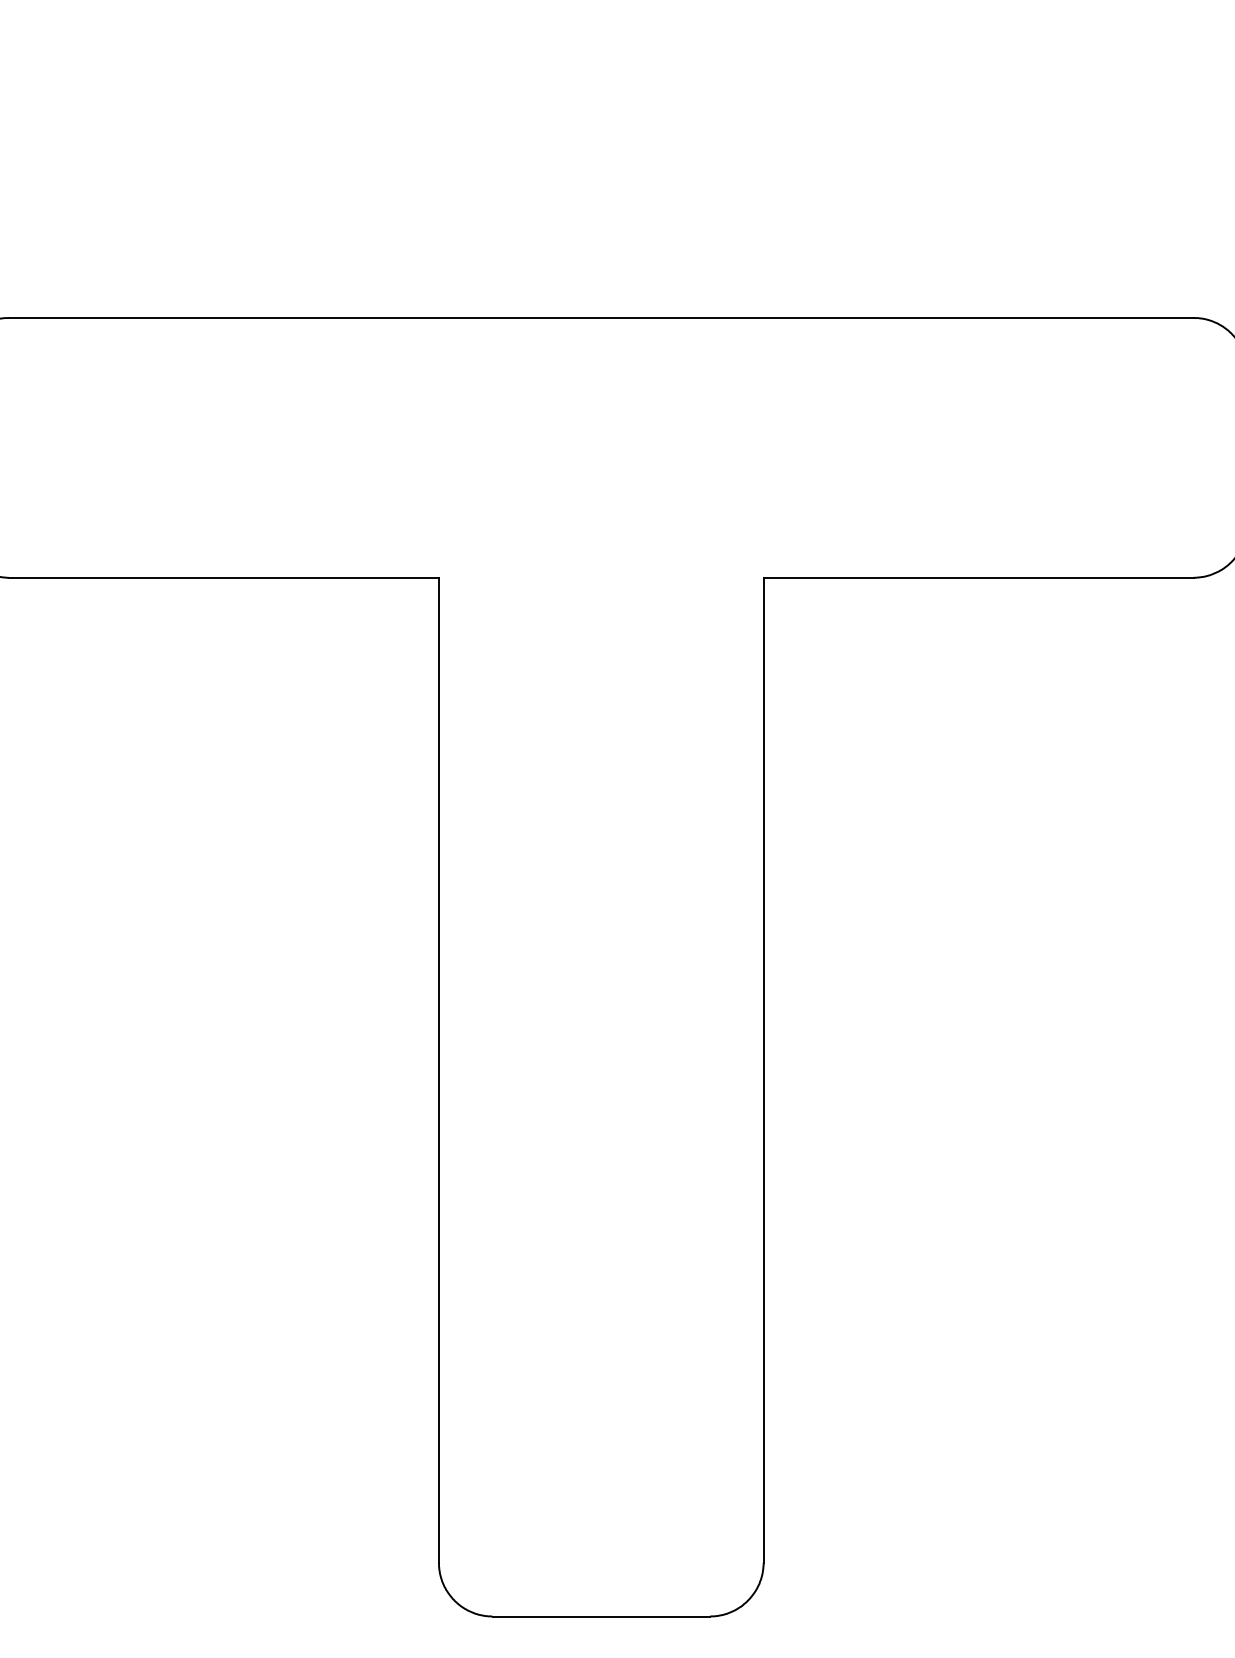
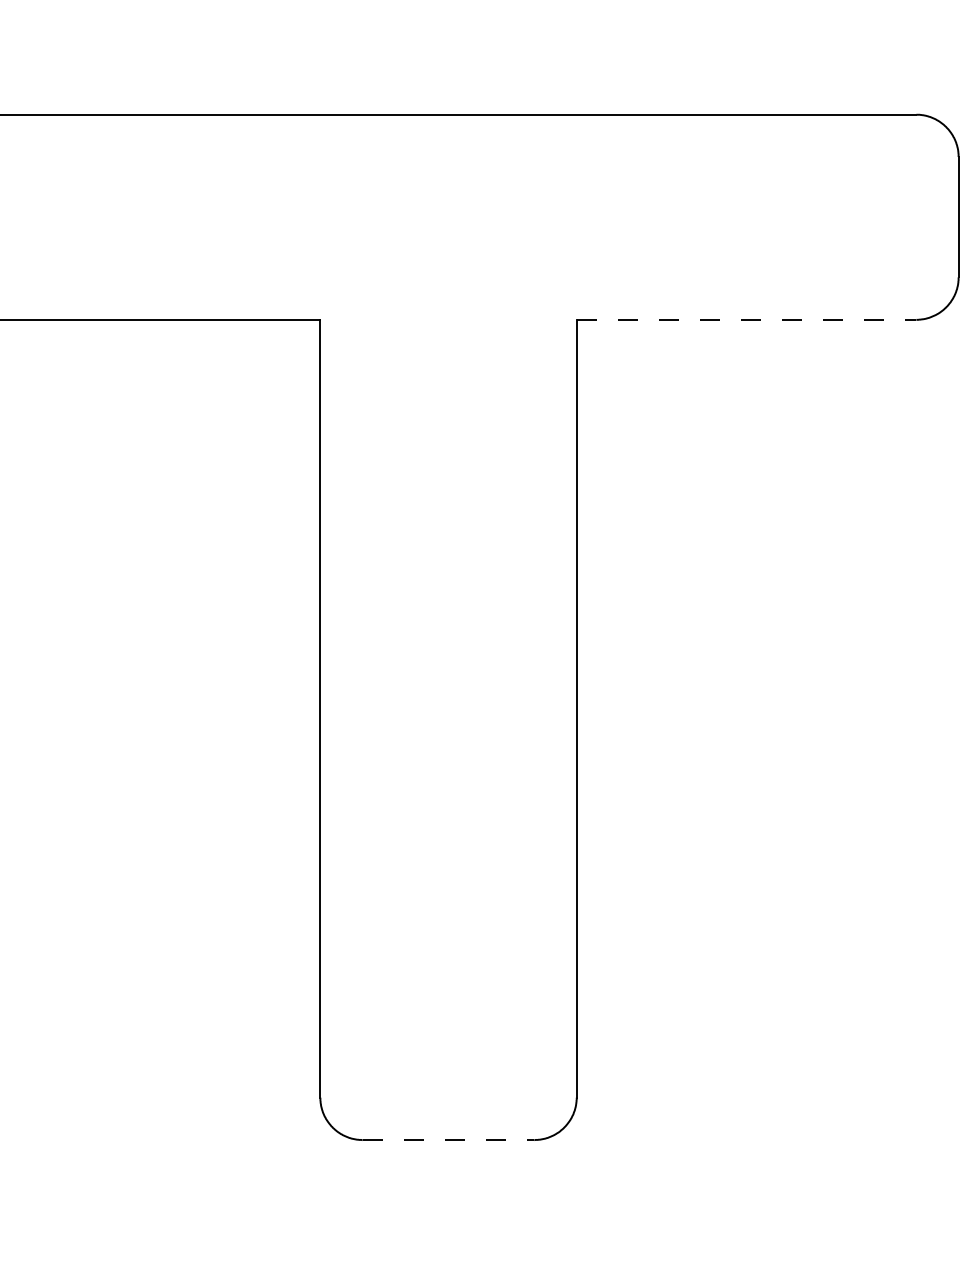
line: (979, 577) -> (747, 319), solid -> dashed
line: (601, 1616) -> (448, 1140), solid -> dashed

